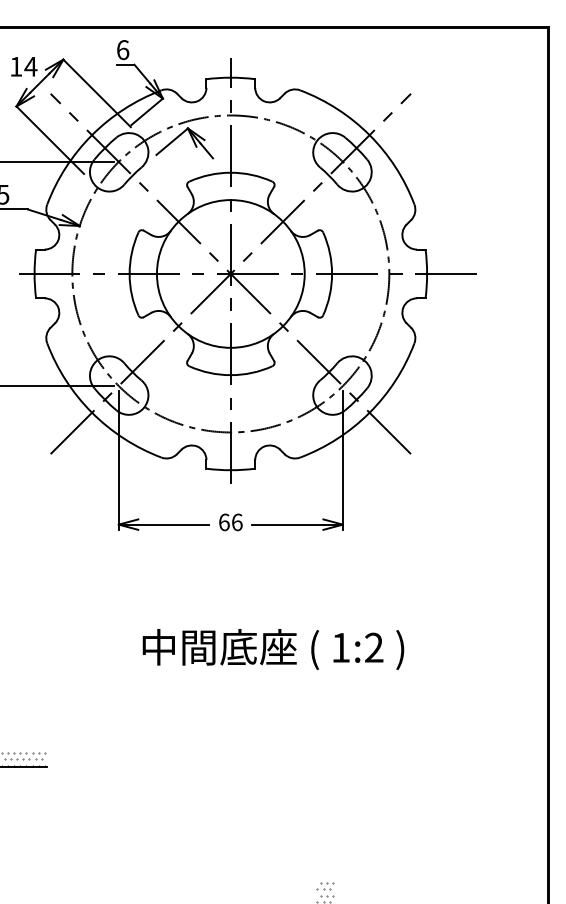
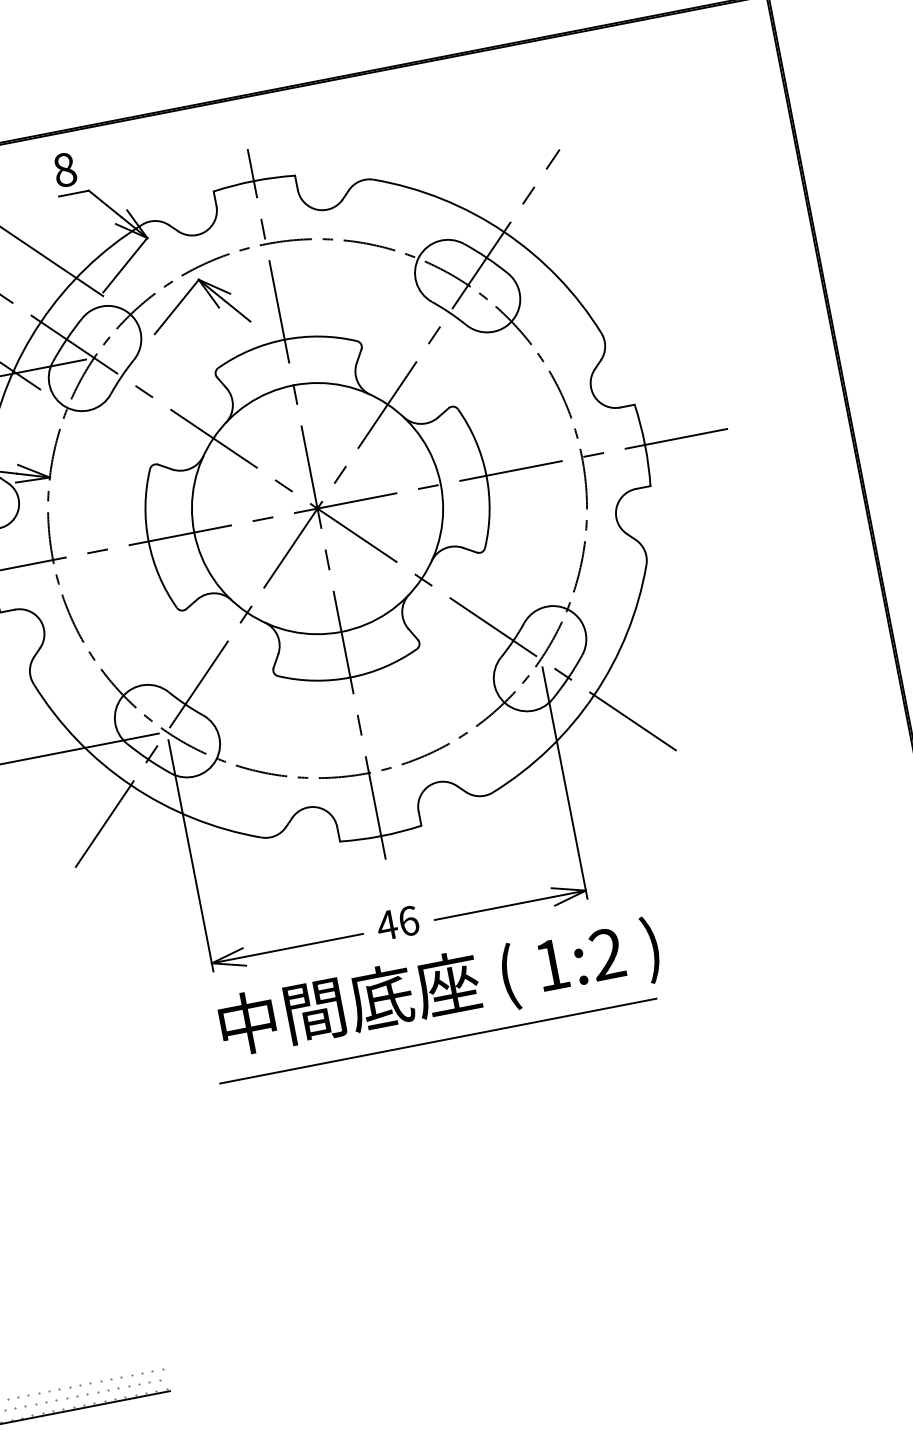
text: (123, 49) -> (65, 168), 6 -> 8
text: (224, 522) -> (387, 925), 66 -> 46
line: (240, 594) -> (437, 1040), added
text: (273, 649) -> (439, 989), moved

